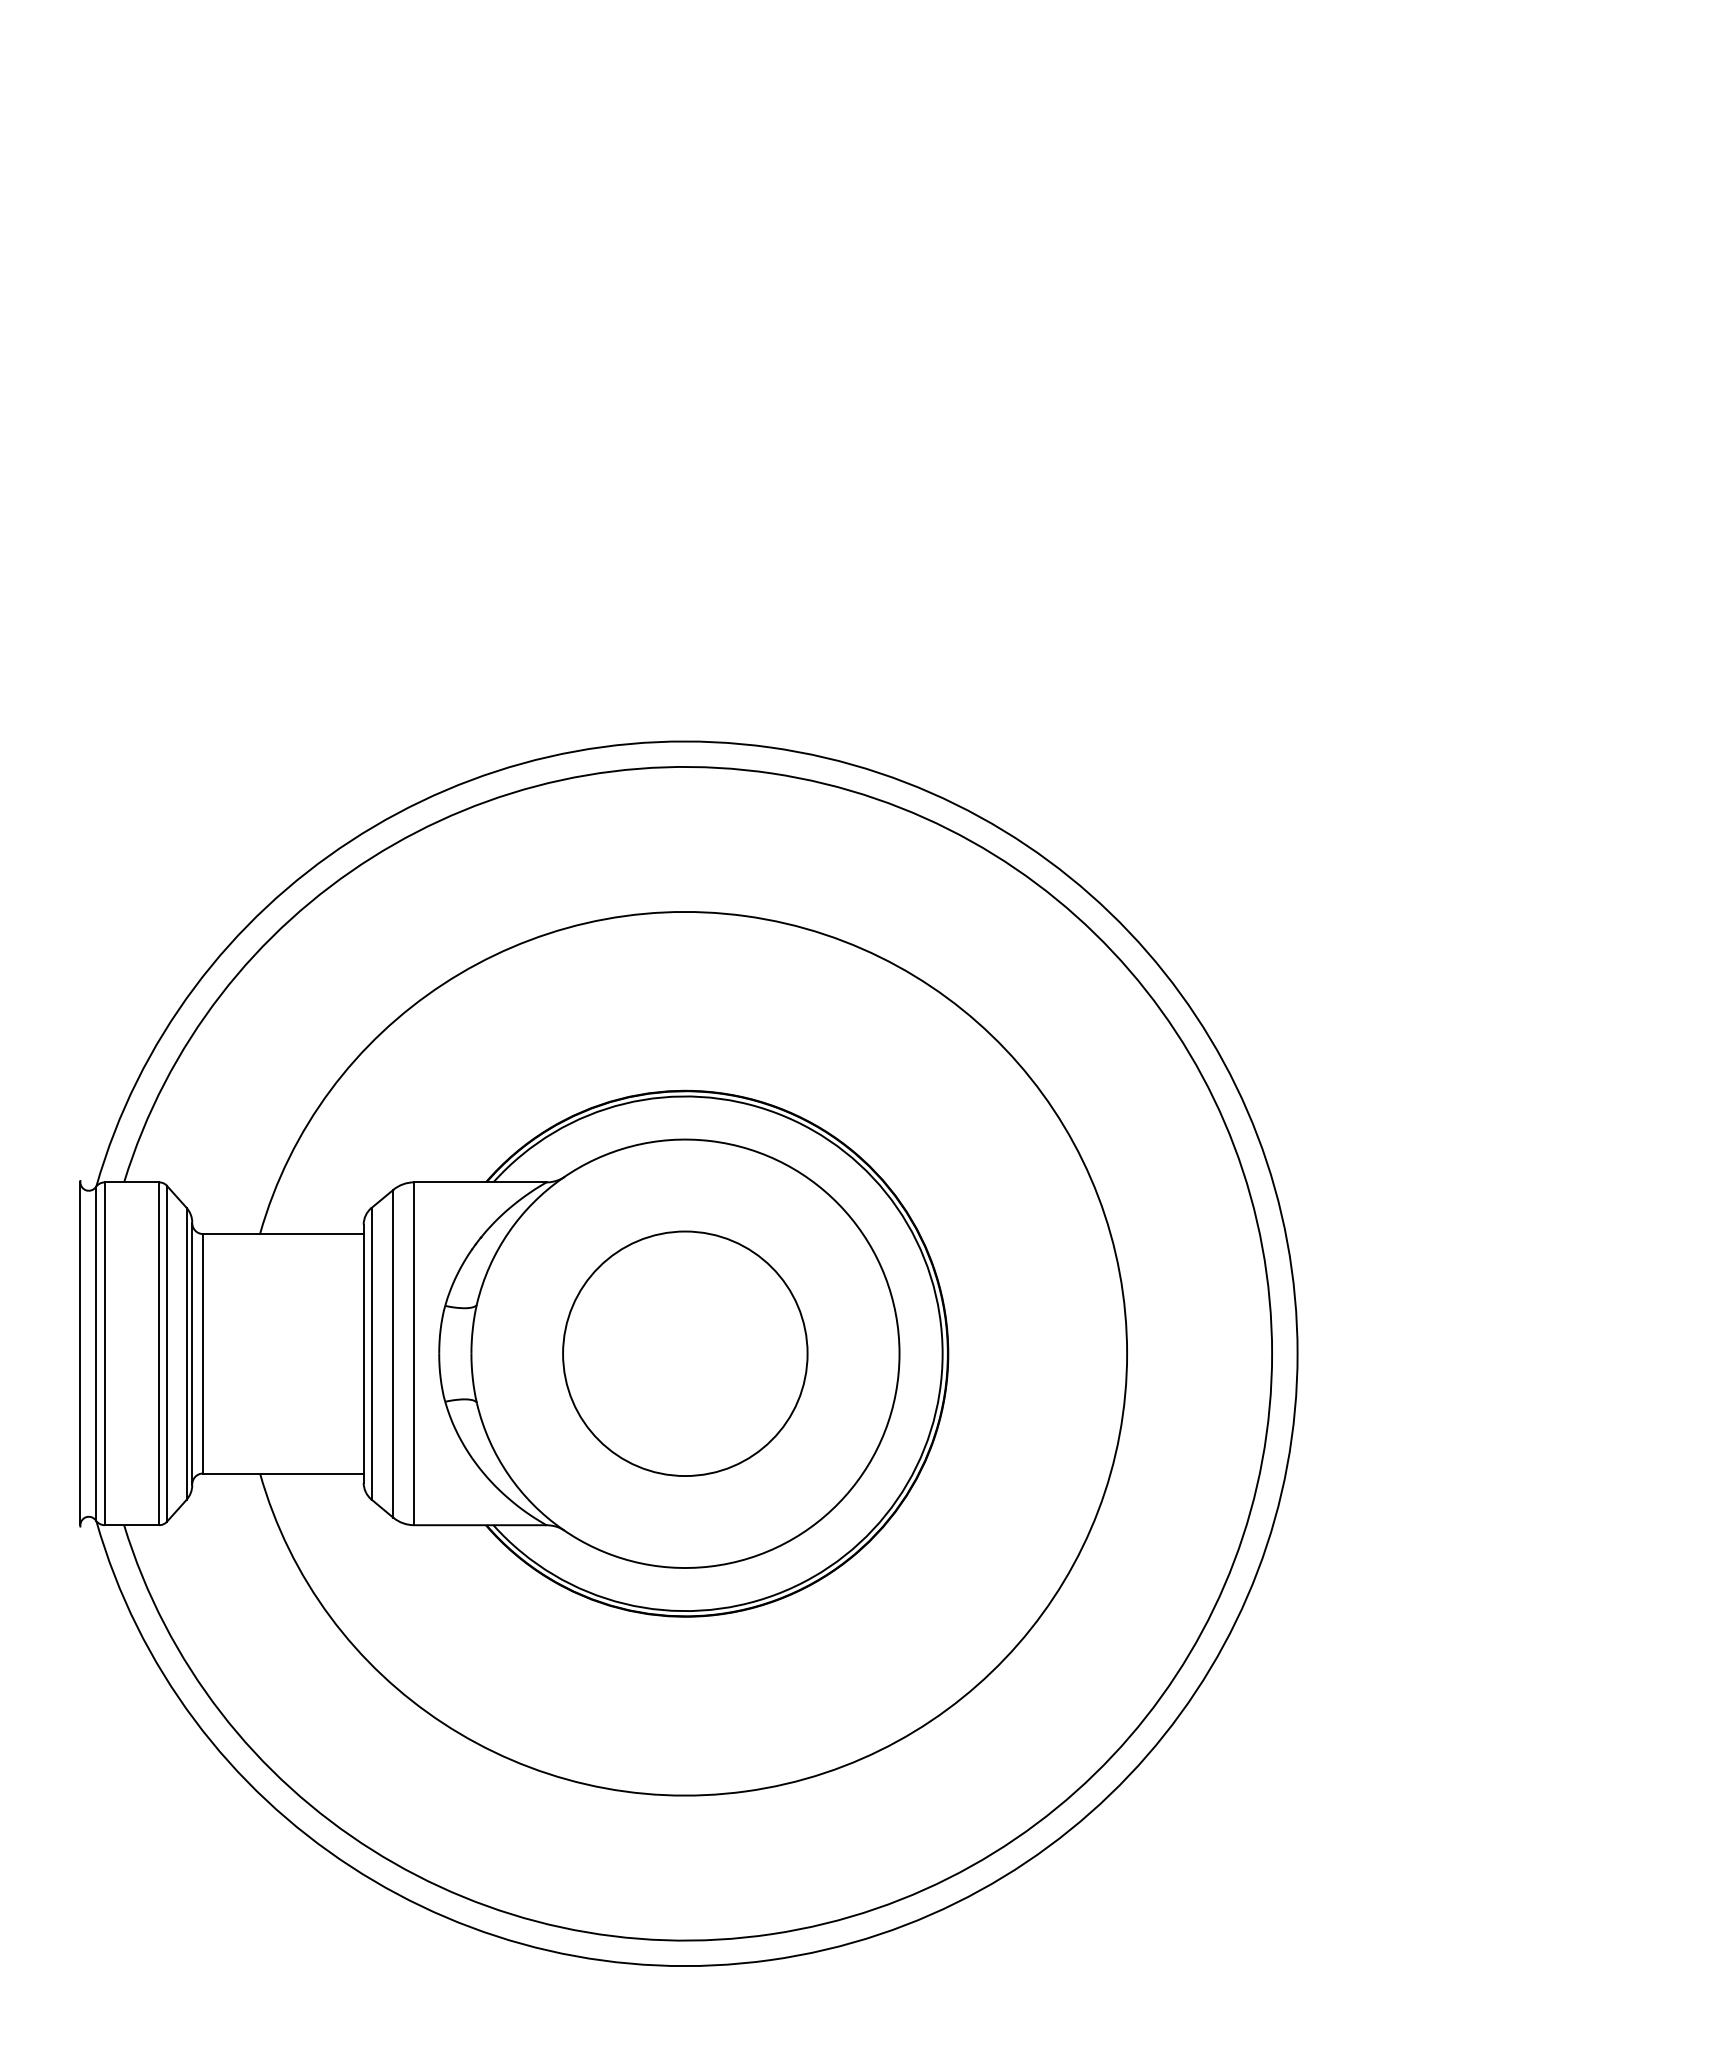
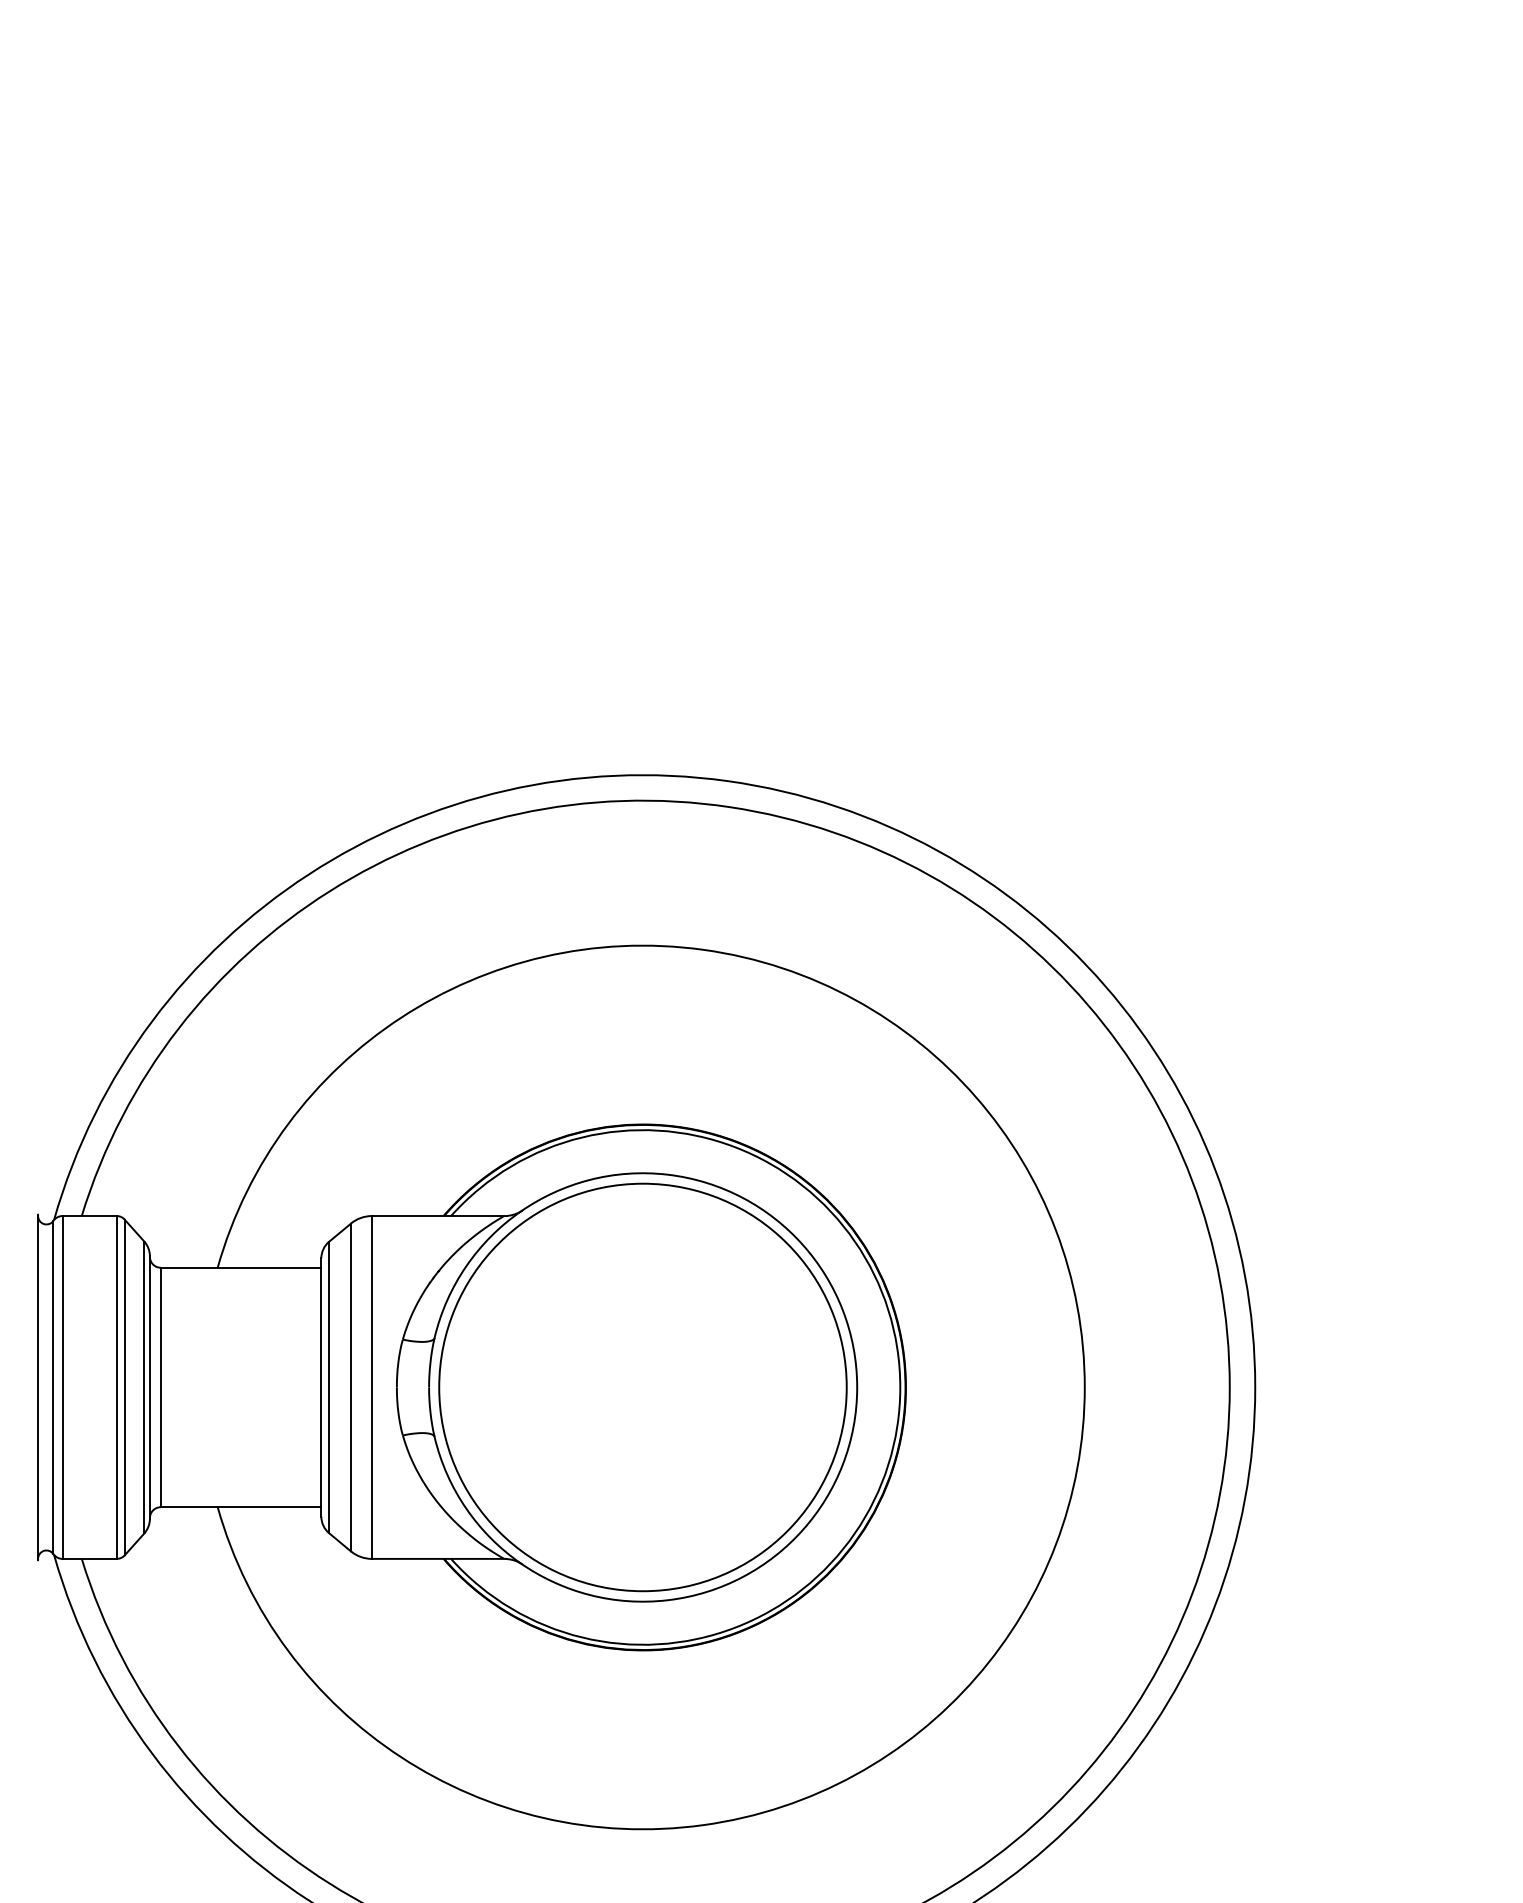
circle: (685, 1353) -> (643, 1387), size x1.67

